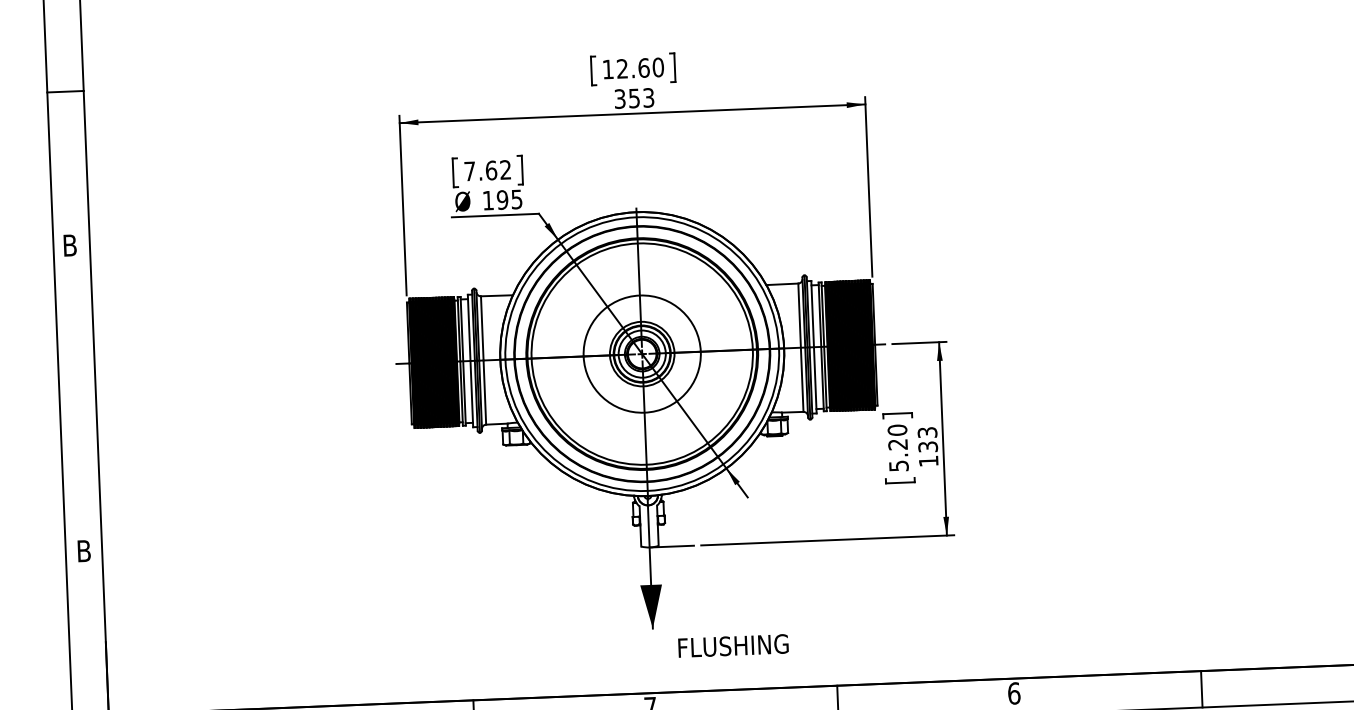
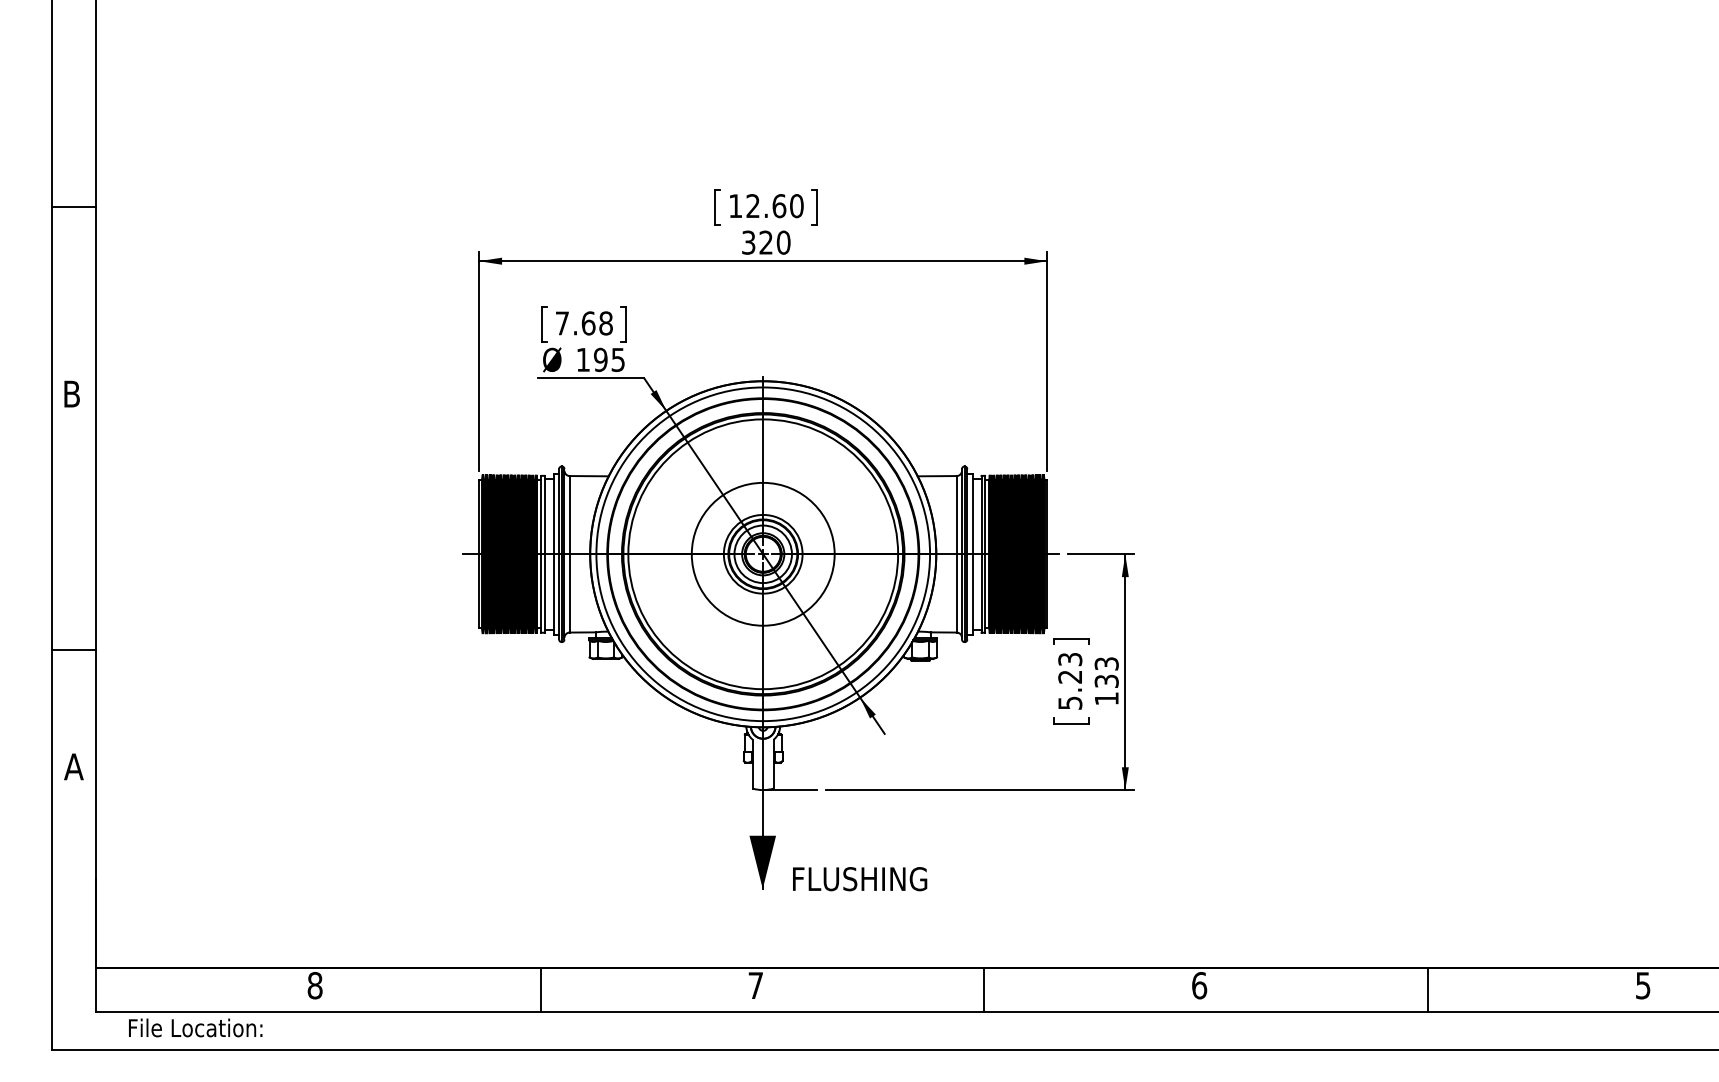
text: (641, 98) -> (774, 242), 353 -> 320
text: (505, 170) -> (605, 323), 7.62 -> 7.68
text: (897, 430) -> (1070, 659), 5.20 -> 5.23
line: (79, 455) -> (73, 650), added
text: (83, 550) -> (73, 766), B -> A
text: (733, 646) -> (860, 879), moved

